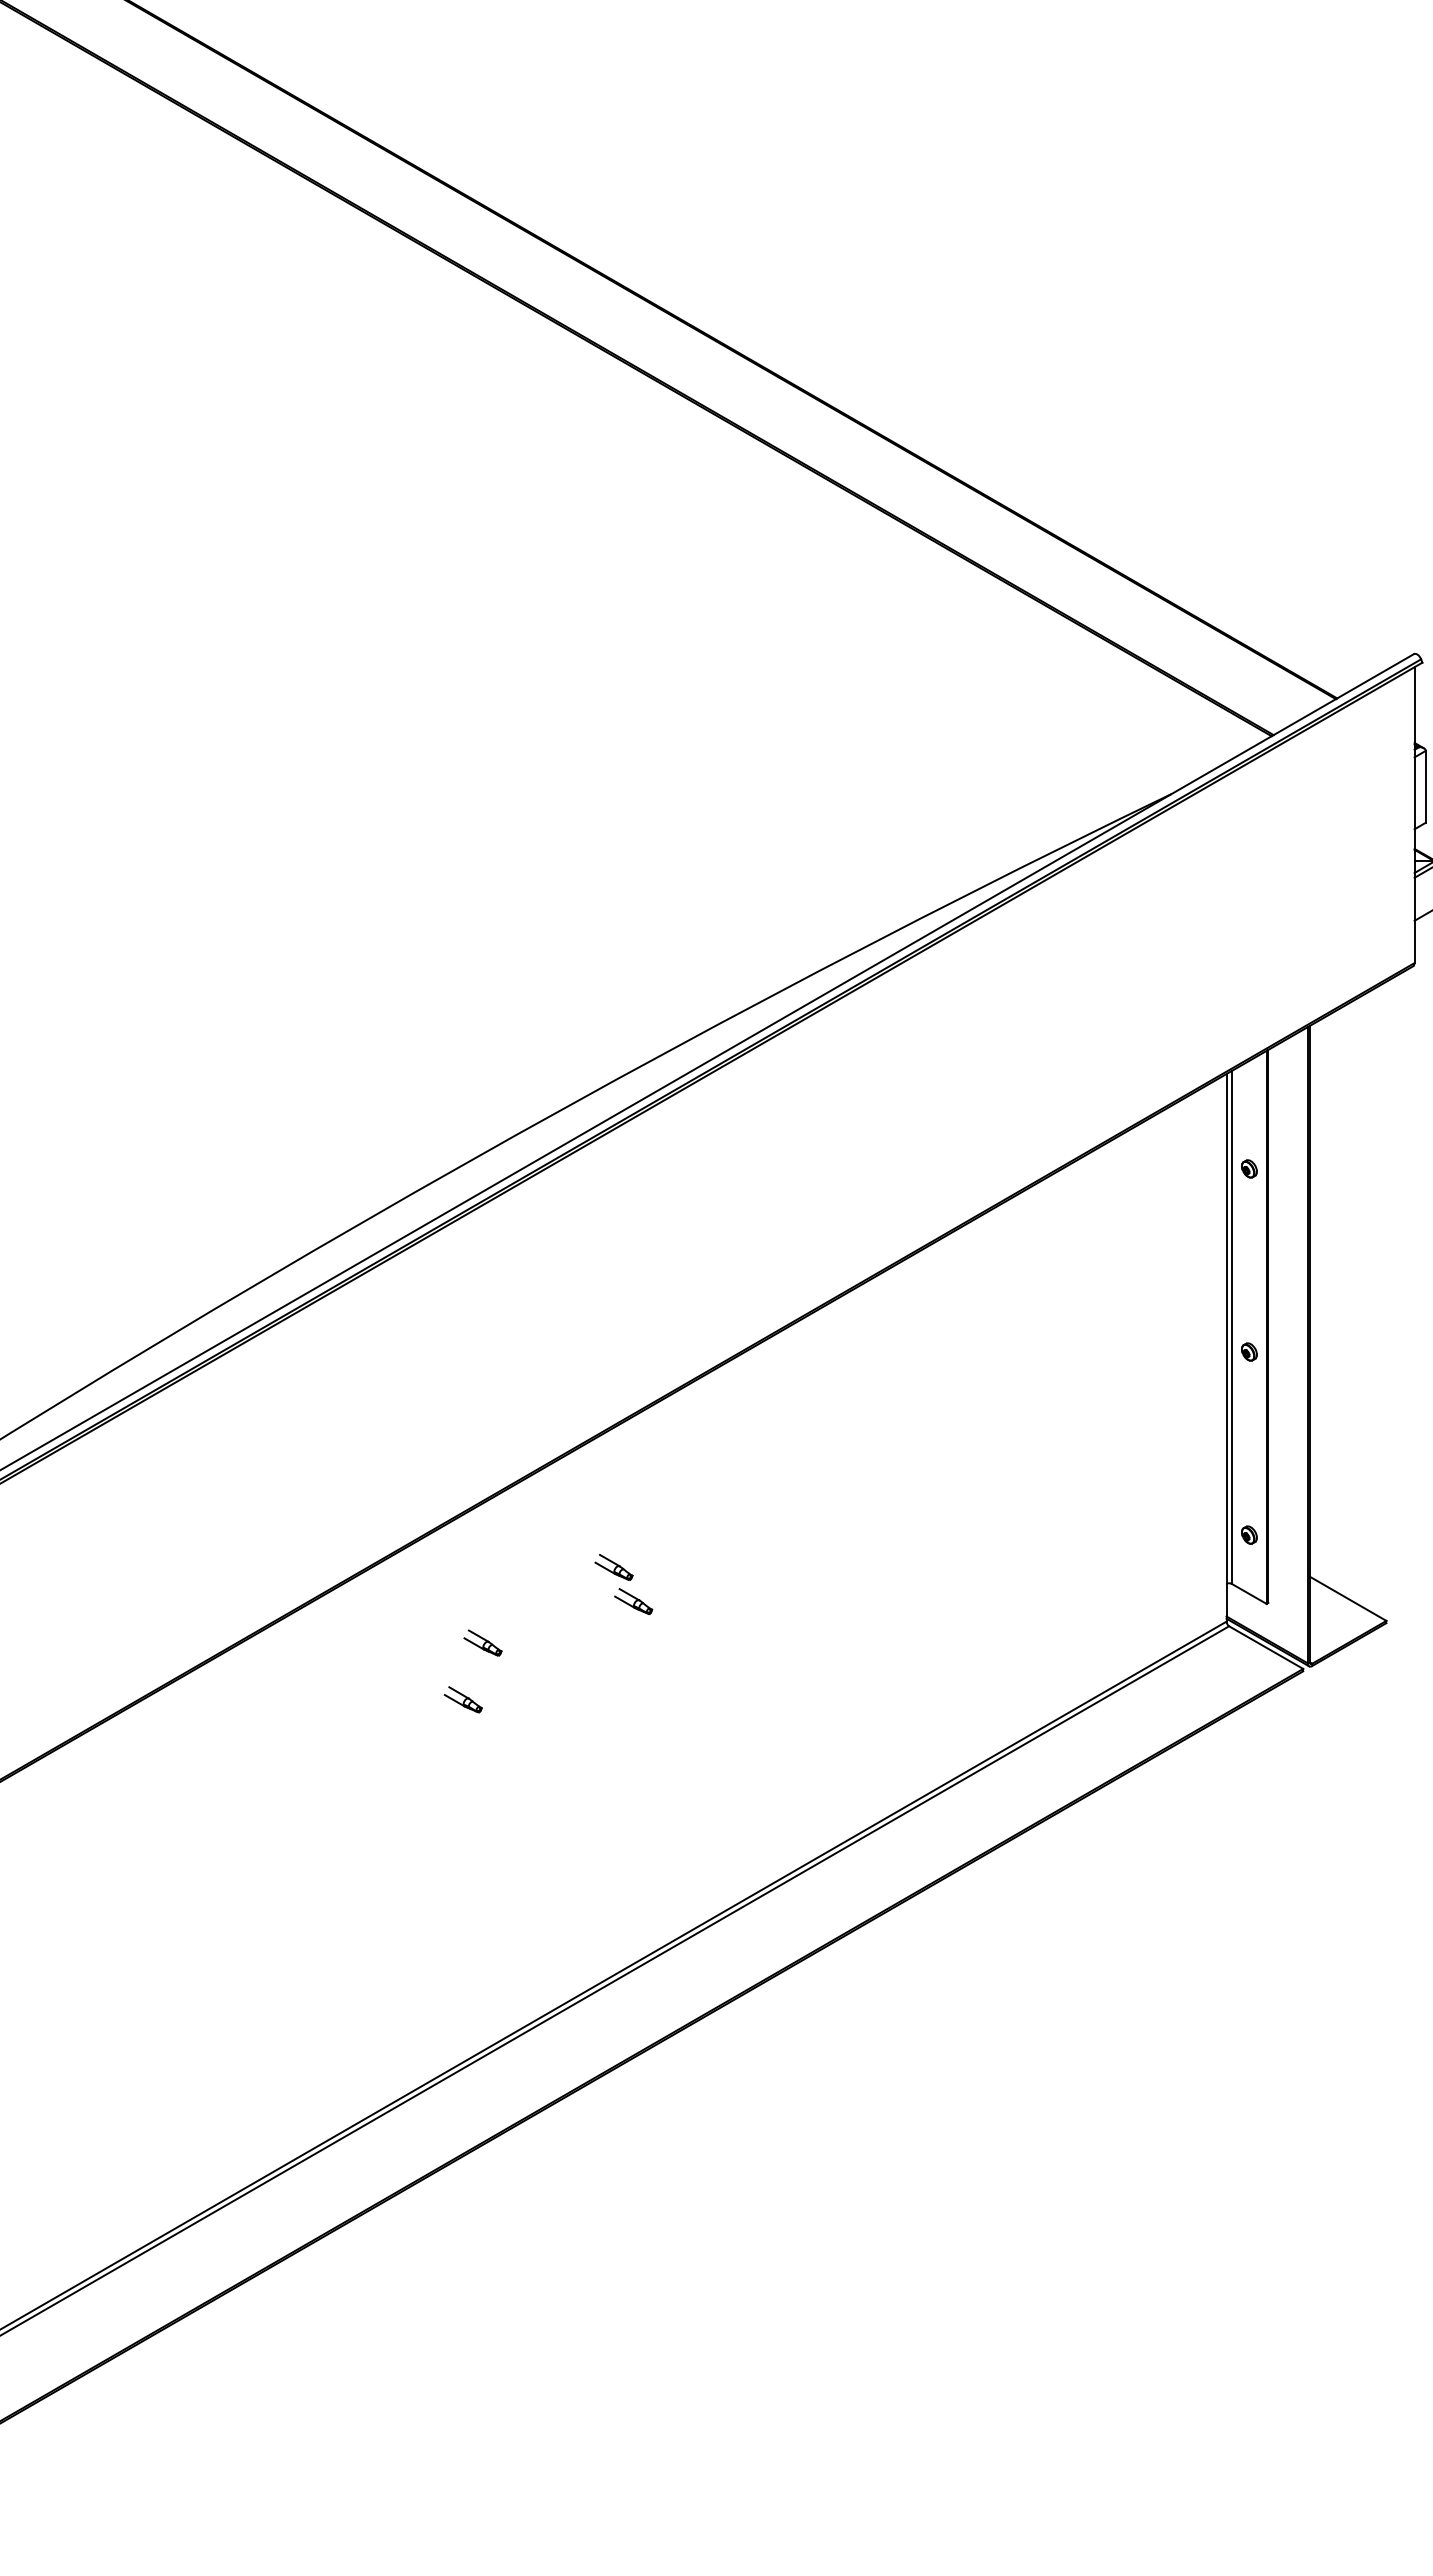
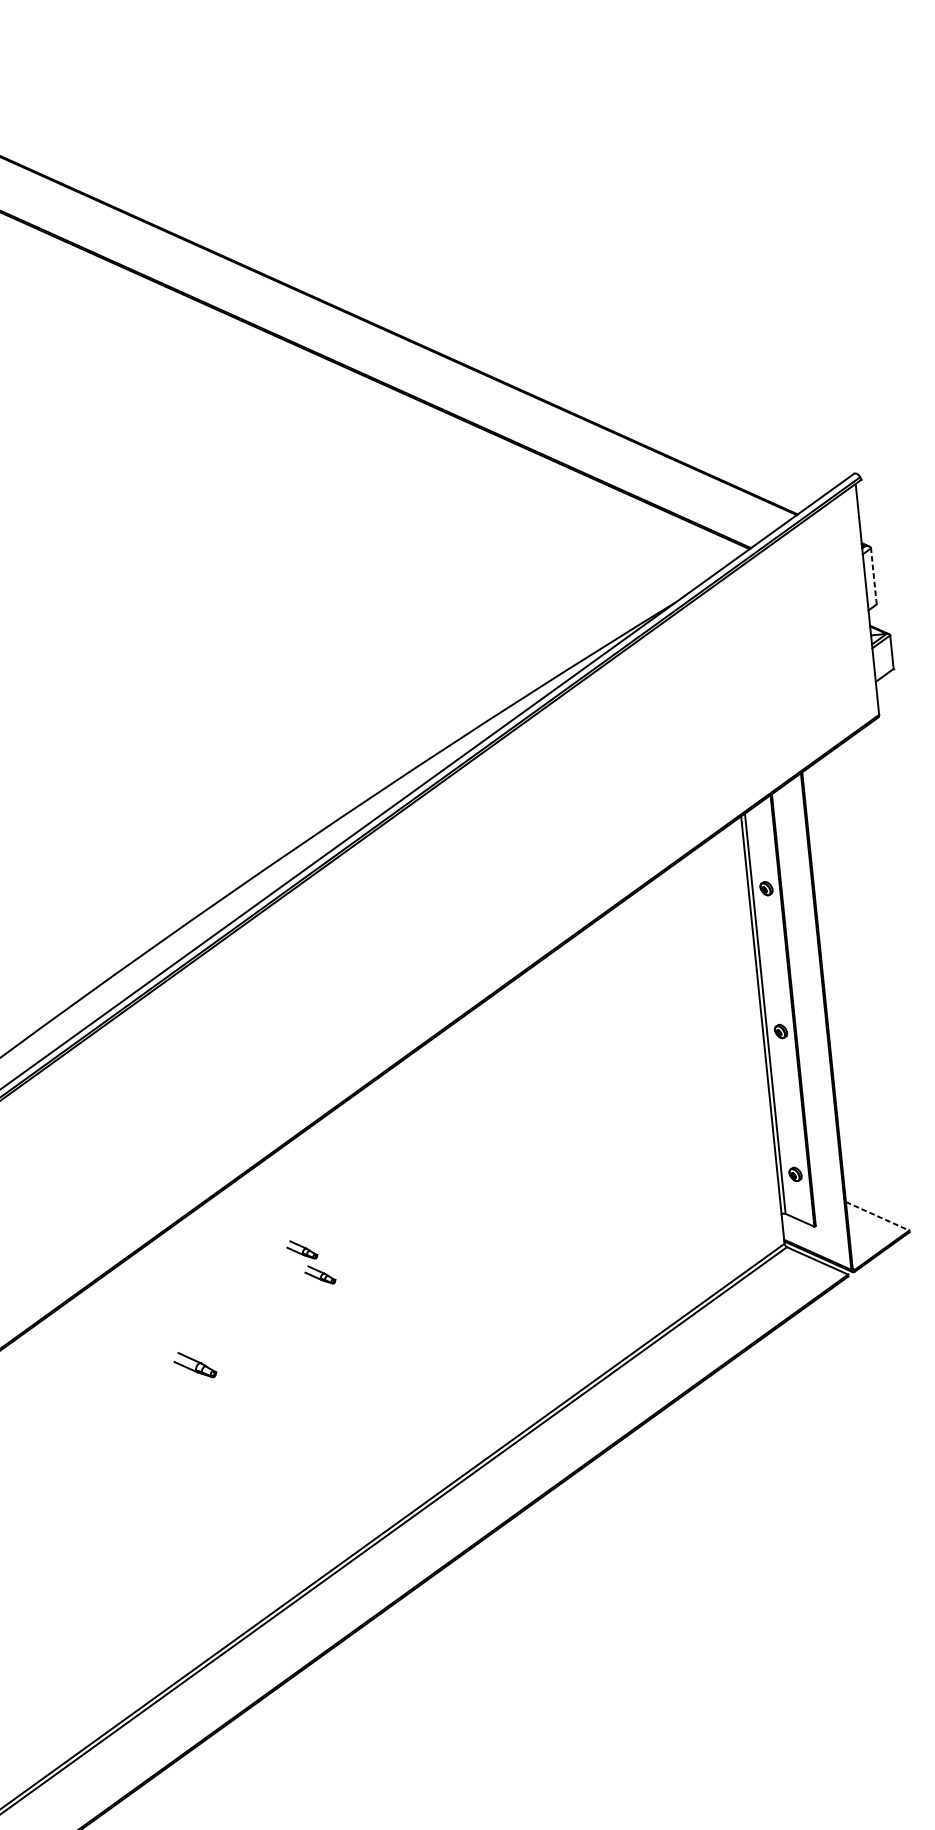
line: (1425, 786) -> (873, 576), solid -> dashed
line: (1348, 1599) -> (878, 1216), solid -> dashed
part: (482, 1642) -> (205, 1319), removed
part: (462, 1699) -> (194, 1365), size x1.4

